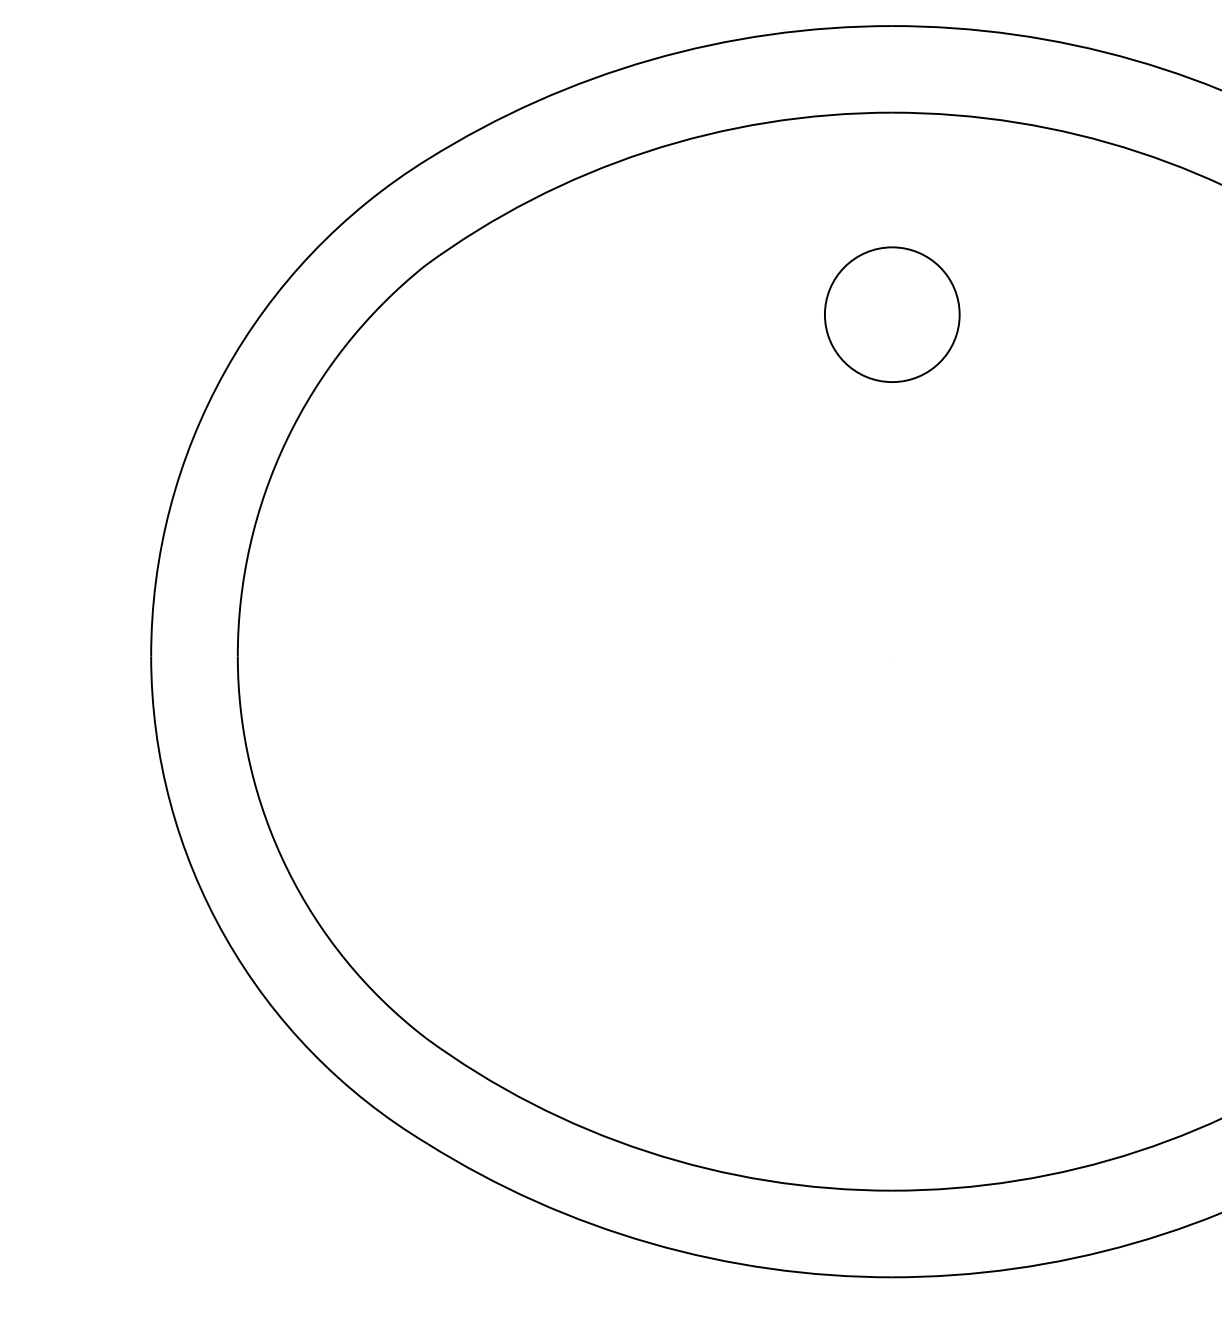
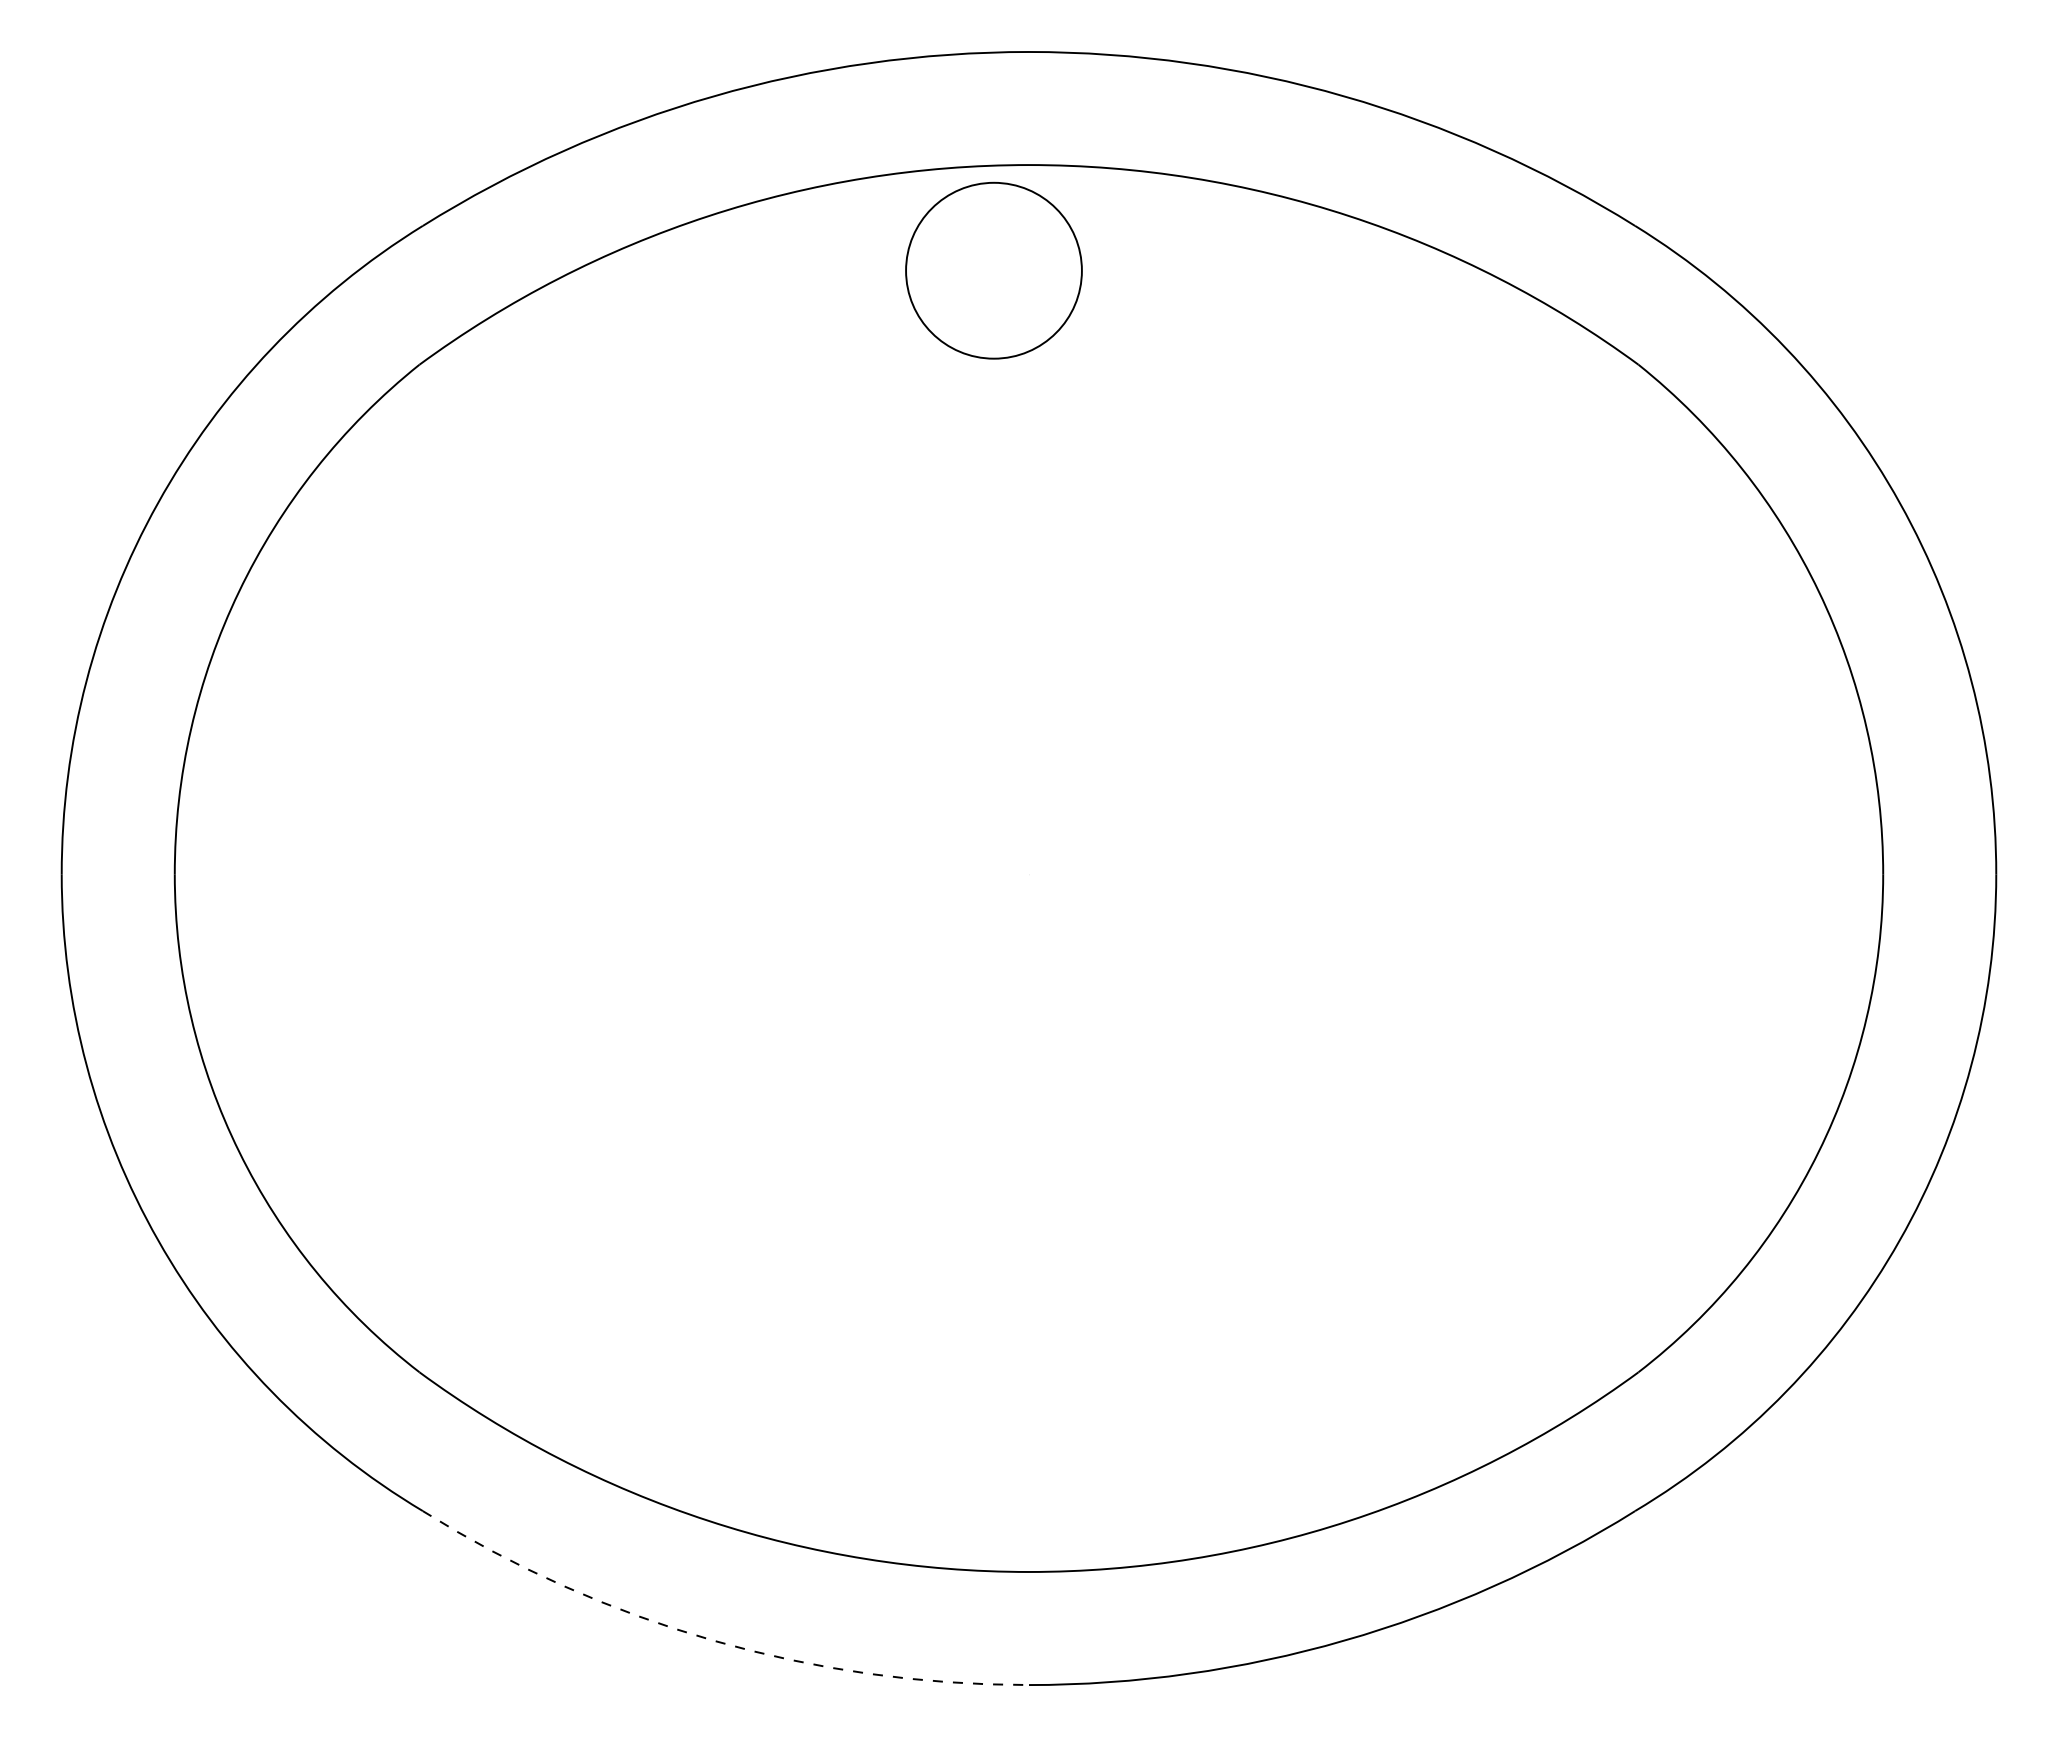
circle: (891, 314) -> (993, 270), moved
arc: (650, 1243) -> (713, 1640), solid -> dashed

